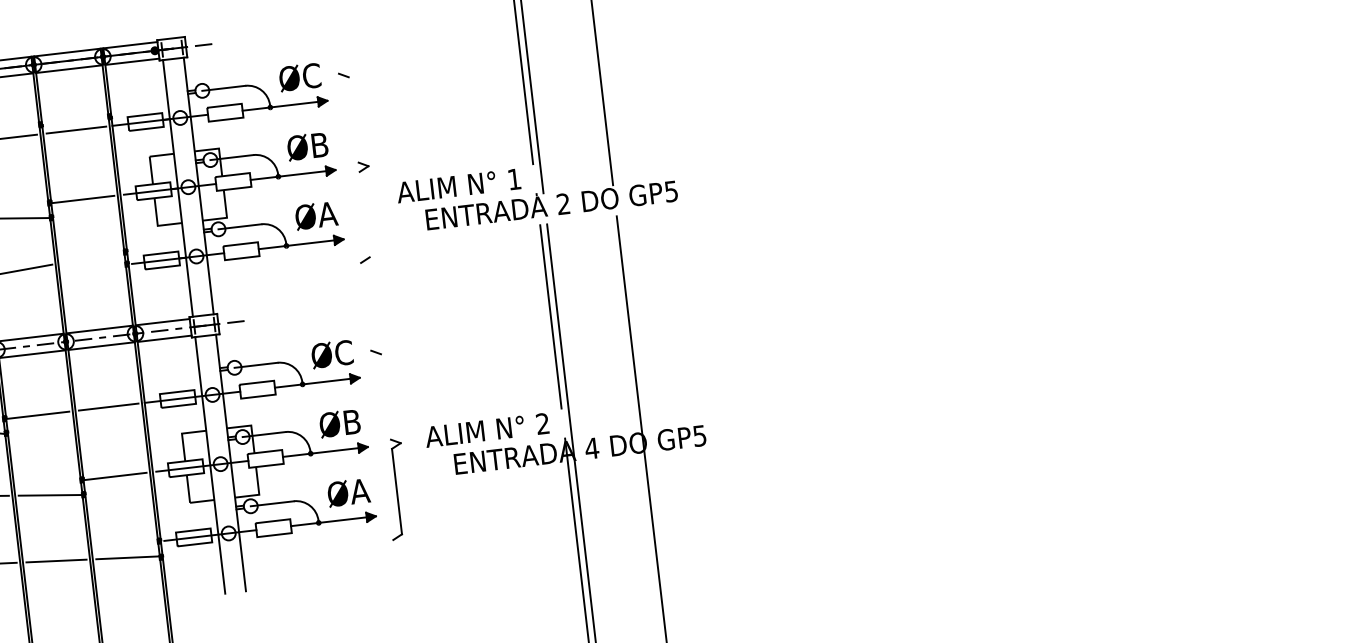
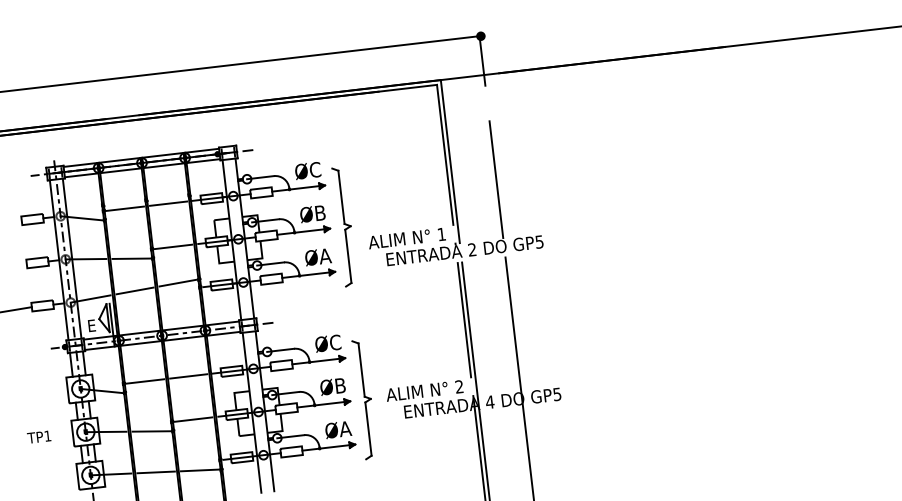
line: (353, 120) -> (341, 197), added
line: (364, 214) -> (348, 256), added
line: (93, 256) -> (179, 282), added
line: (385, 395) -> (361, 369), added

